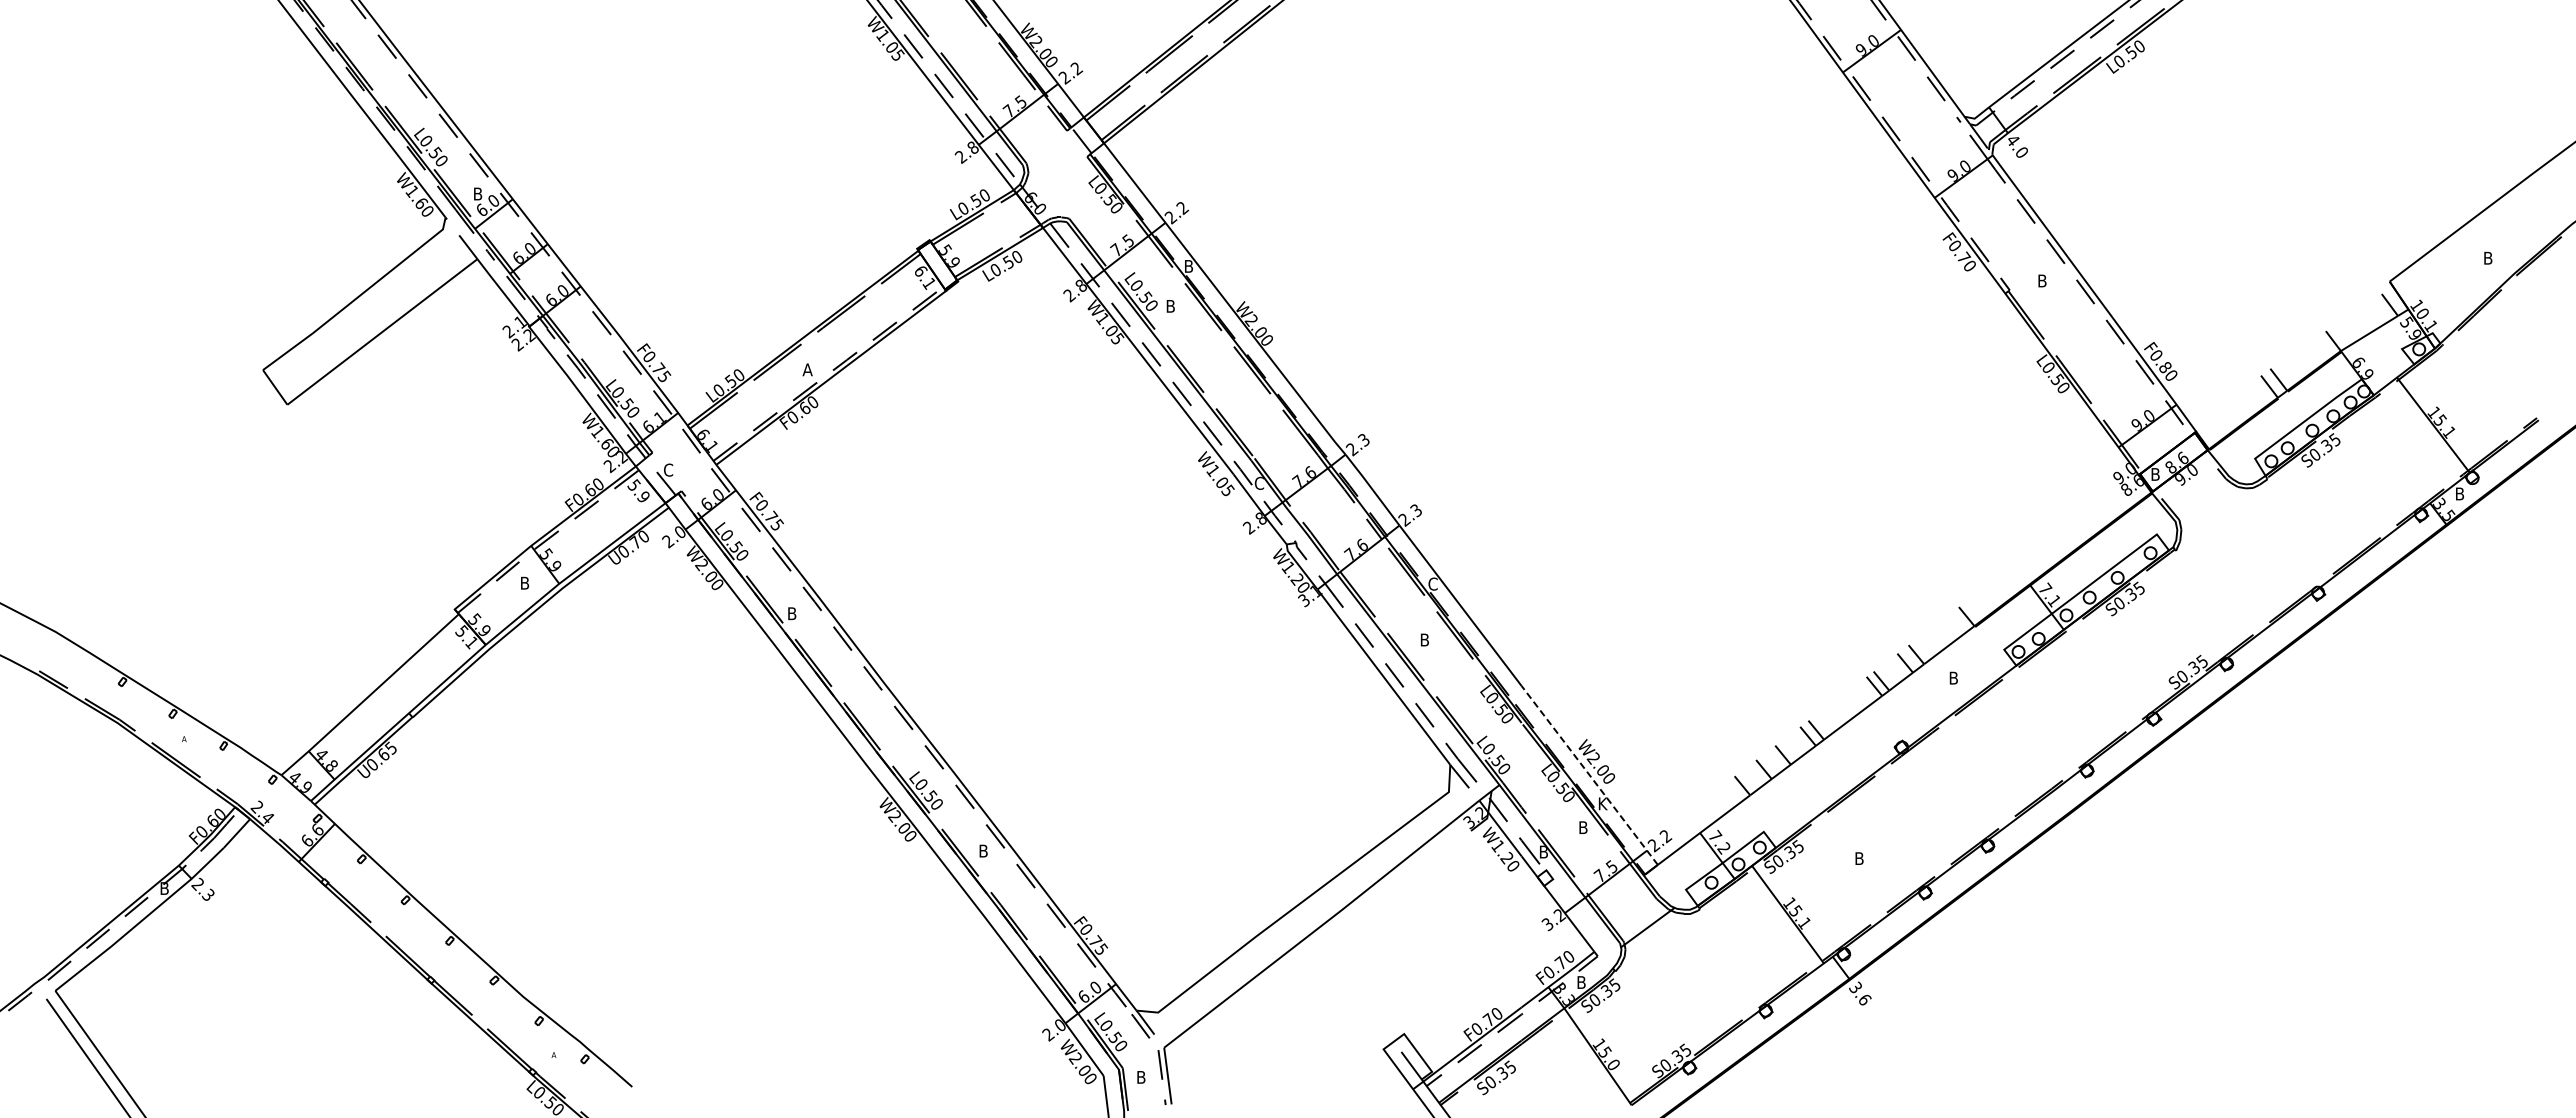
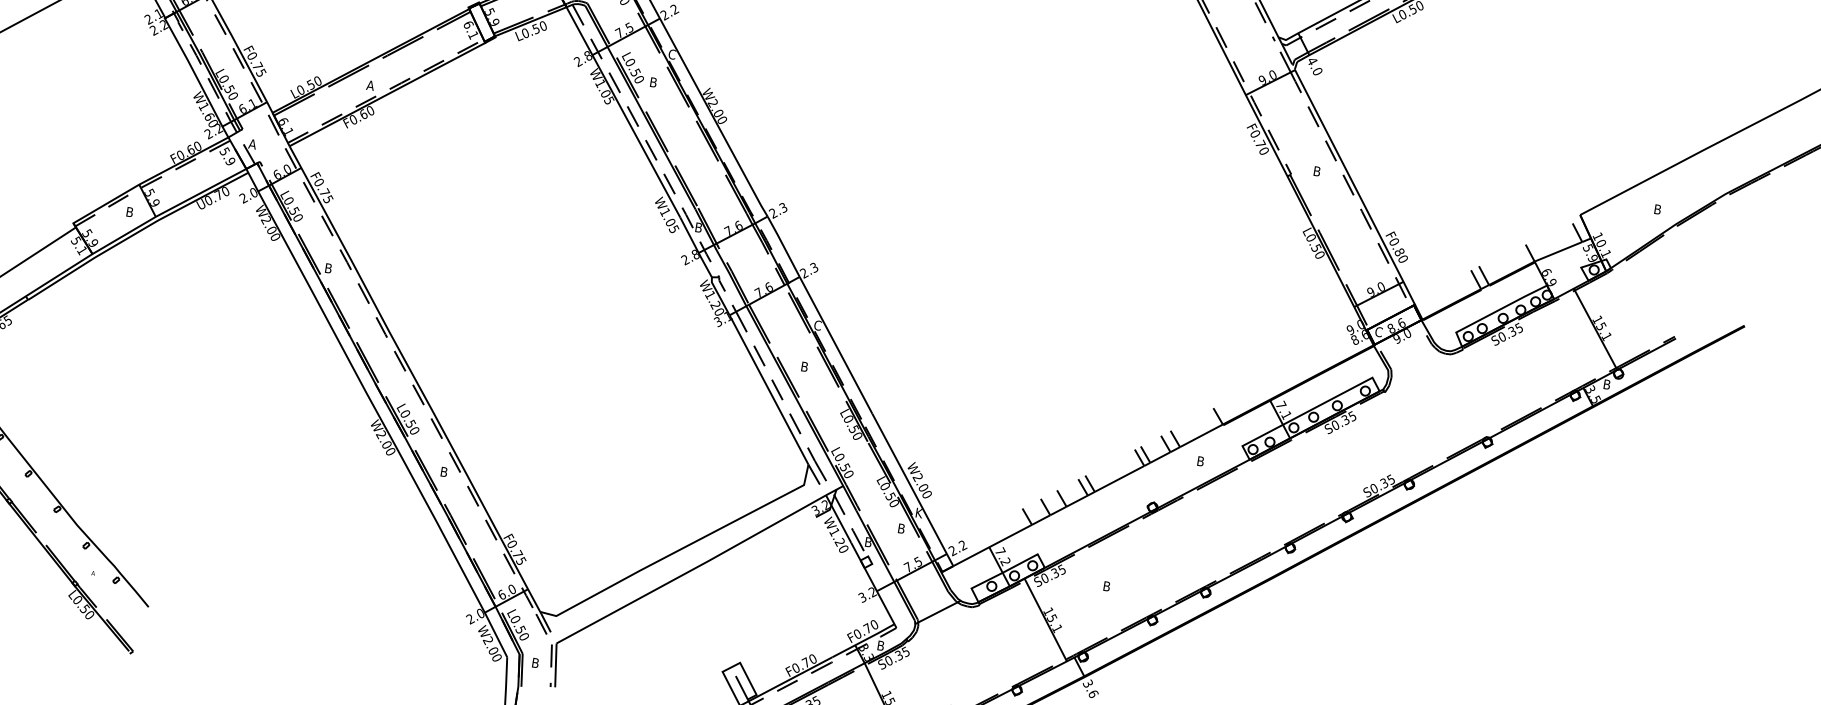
text: (1188, 265) -> (672, 53), B -> C
text: (668, 469) -> (252, 143), C -> A
text: (2155, 474) -> (1378, 332), B -> C
text: (1259, 482) -> (698, 226), C -> B
line: (1589, 774) -> (912, 489), dashed -> solid

